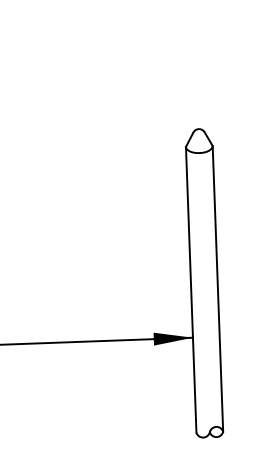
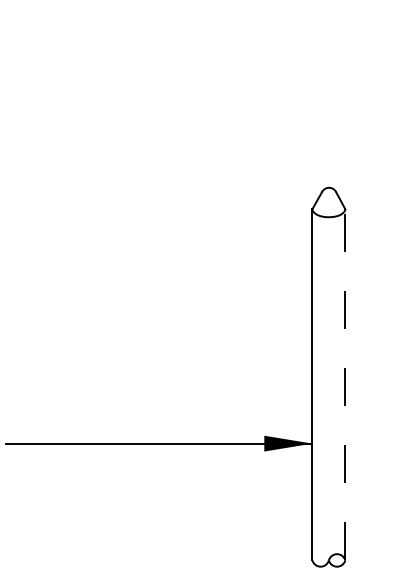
line: (218, 288) -> (345, 384), solid -> dashed

